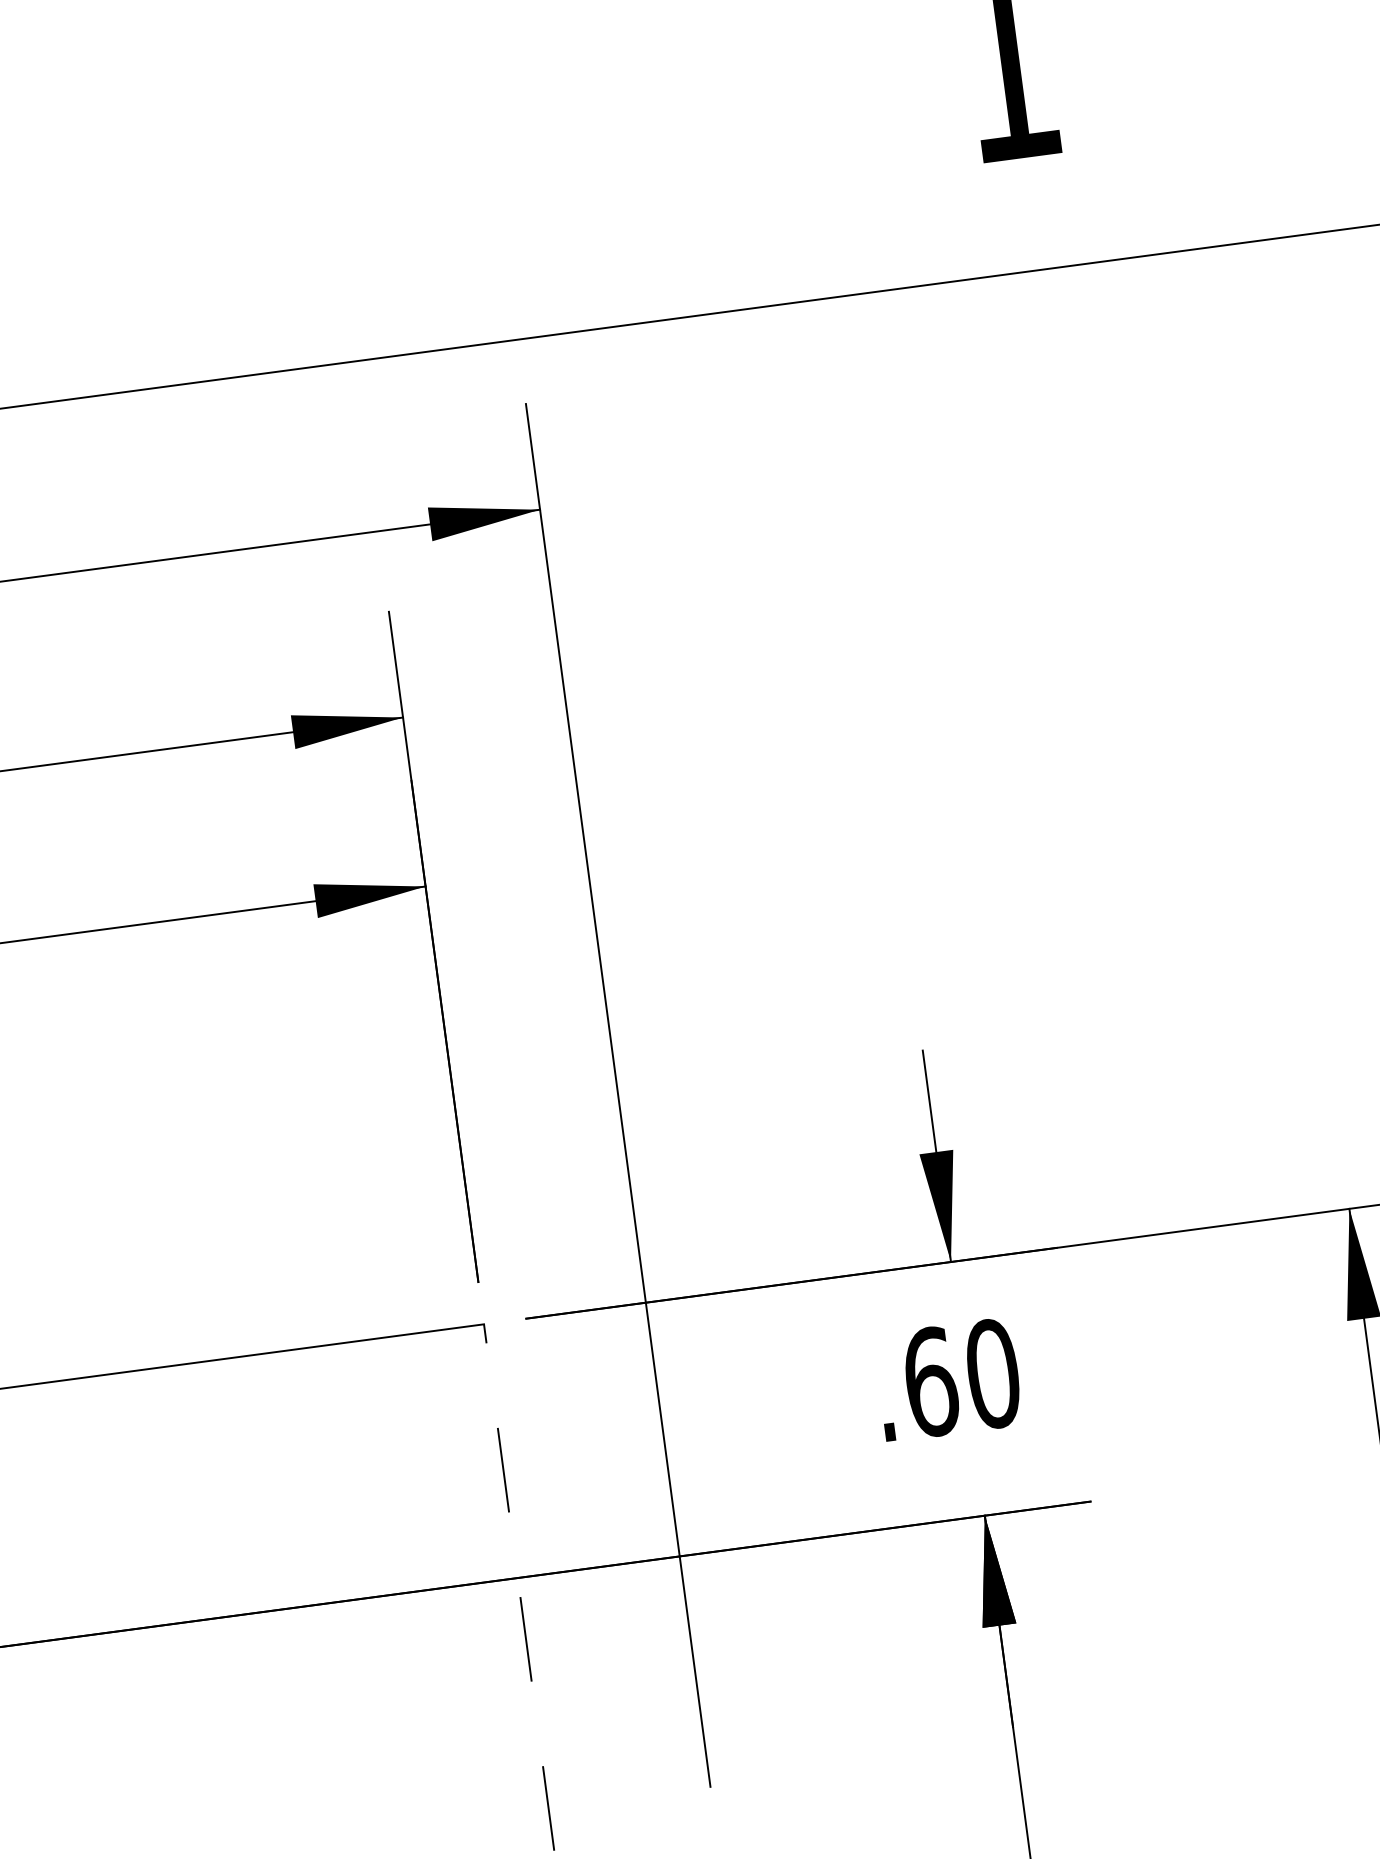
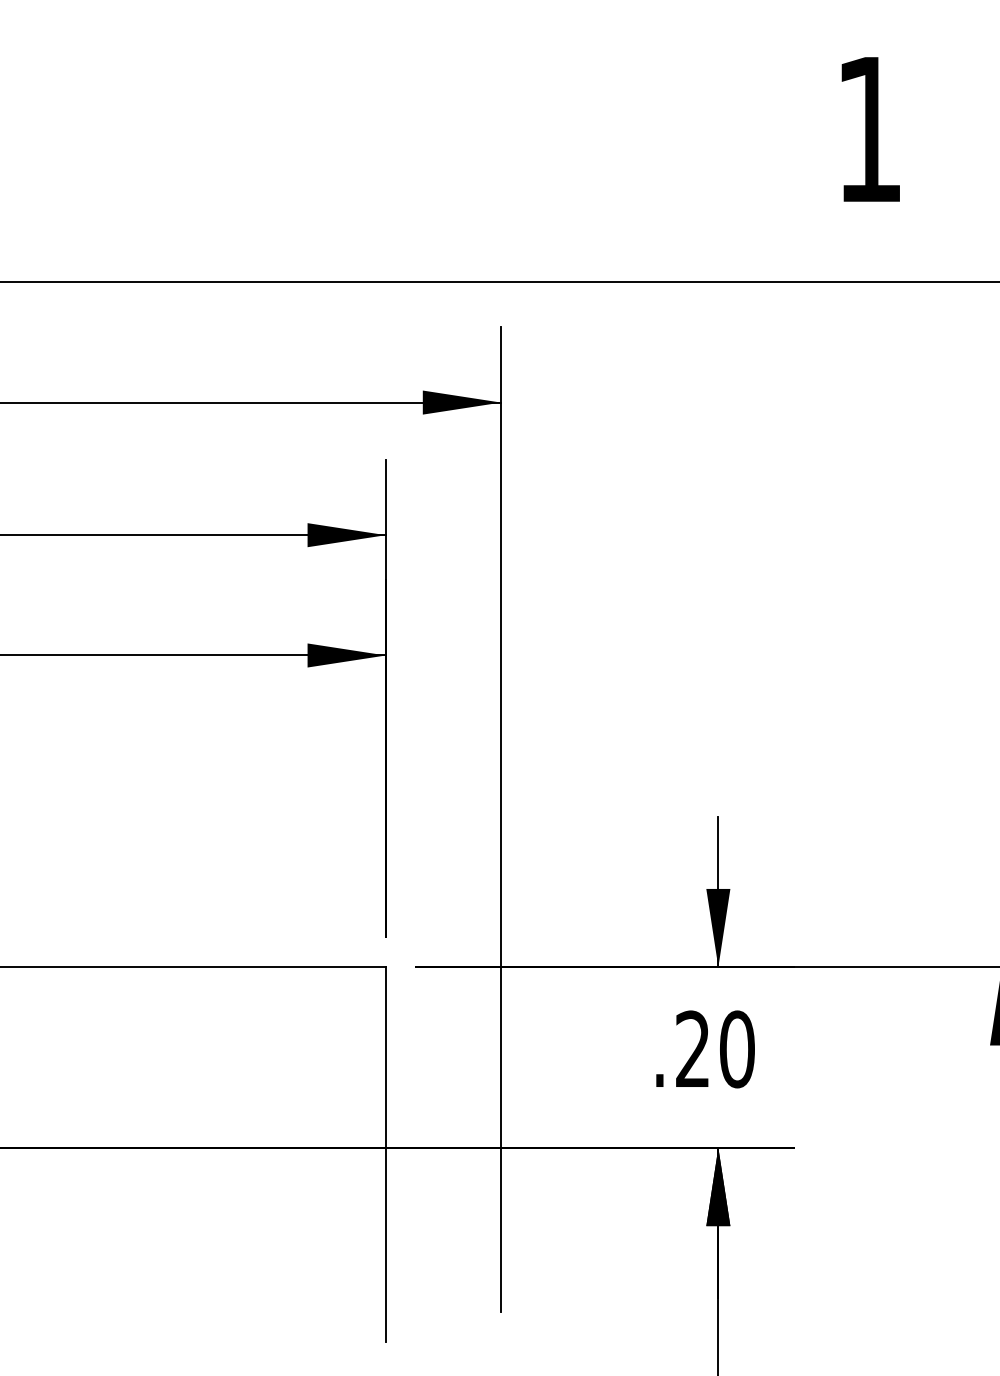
text: (930, 1382) -> (692, 1049), .60 -> .20
line: (518, 1587) -> (385, 1154), dashed -> solid

